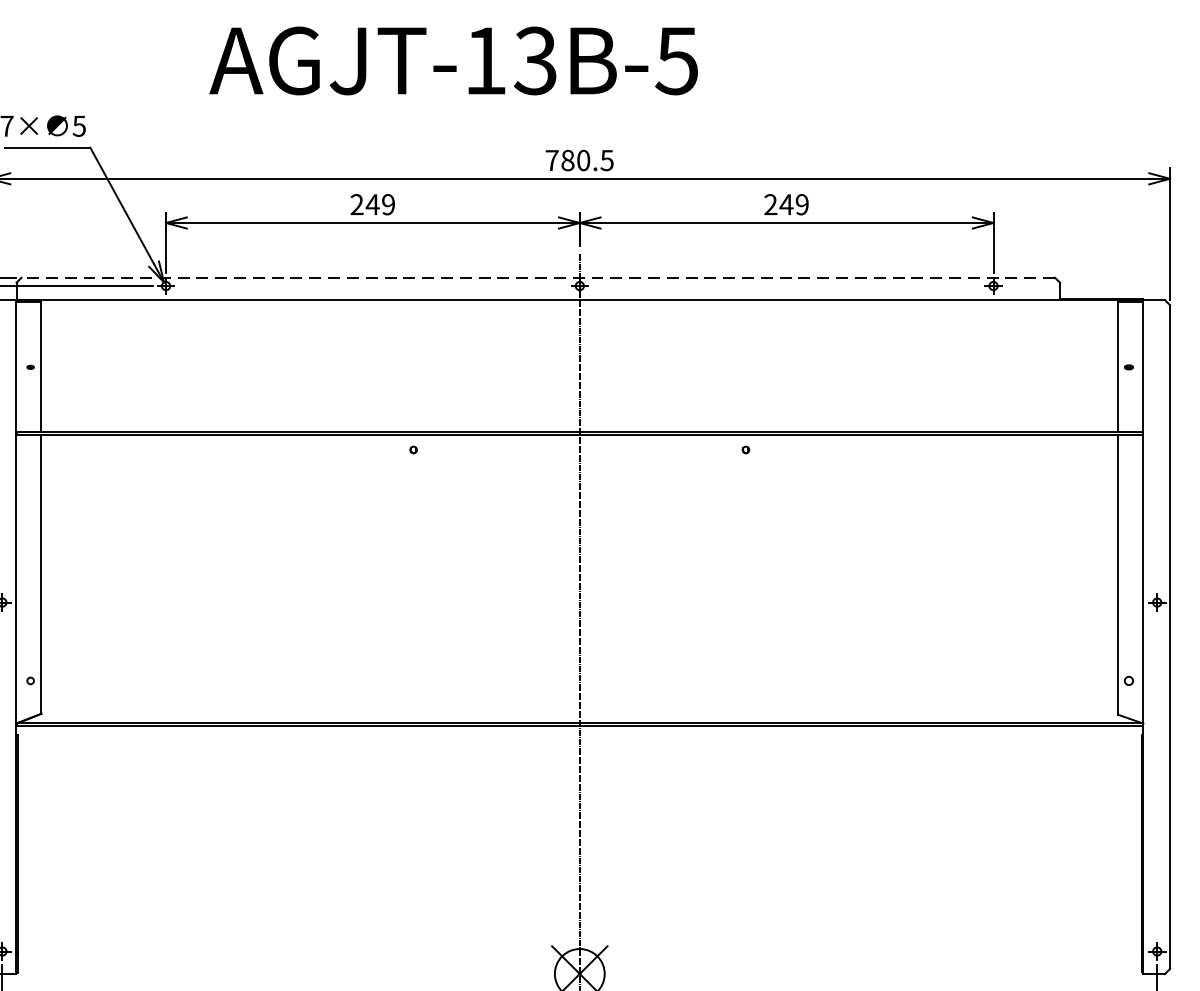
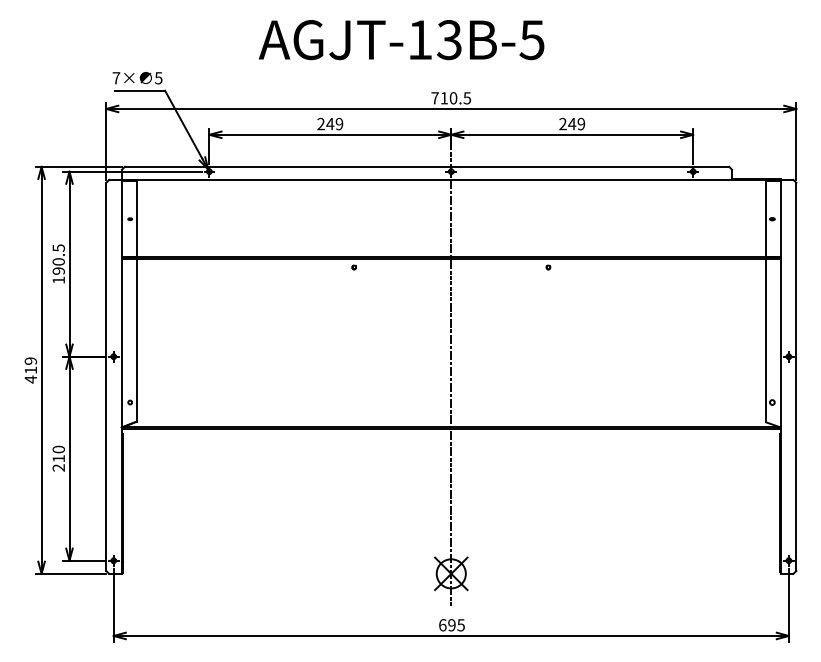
text: (453, 61) -> (401, 40), moved
text: (568, 160) -> (444, 98), 780.5 -> 710.5
line: (537, 277) -> (426, 166), dashed -> solid

